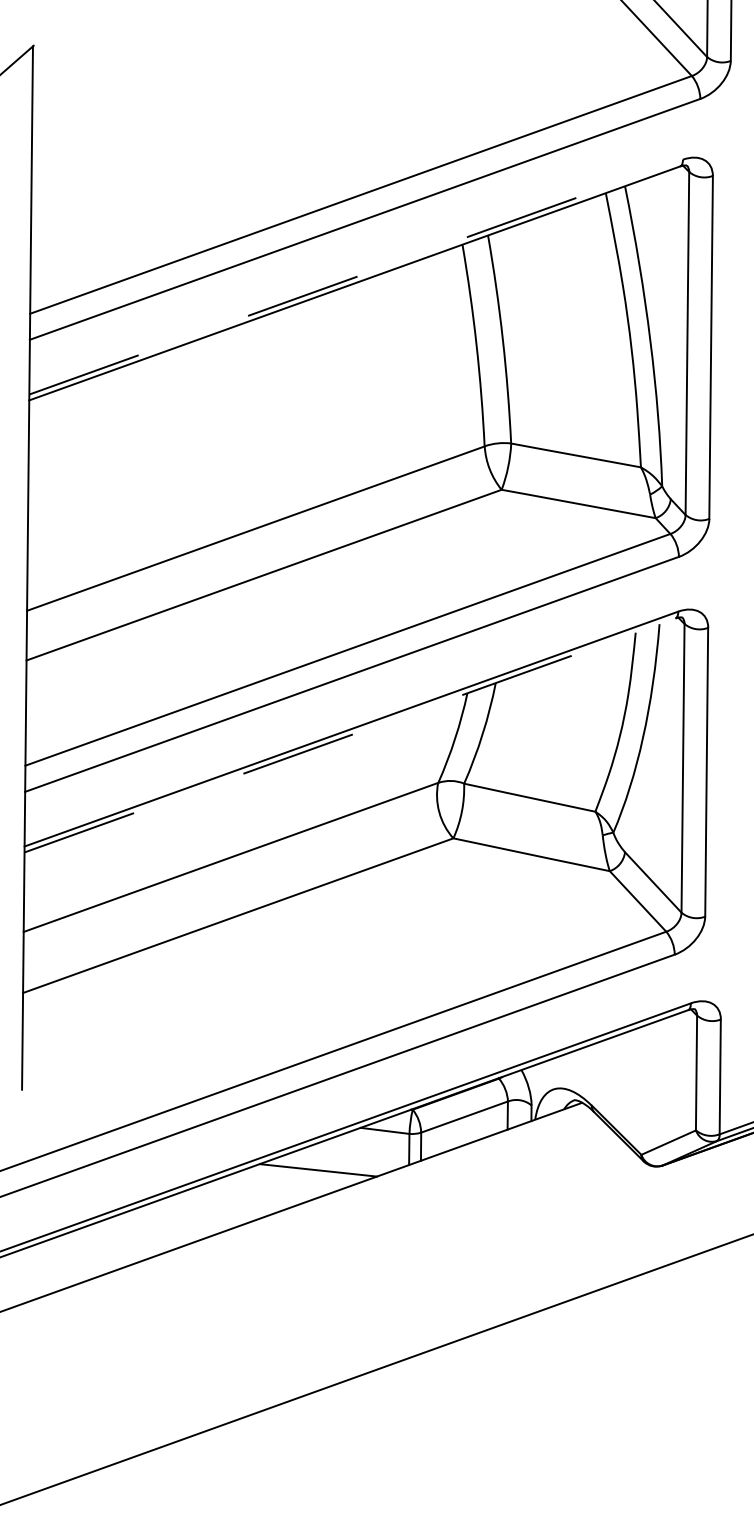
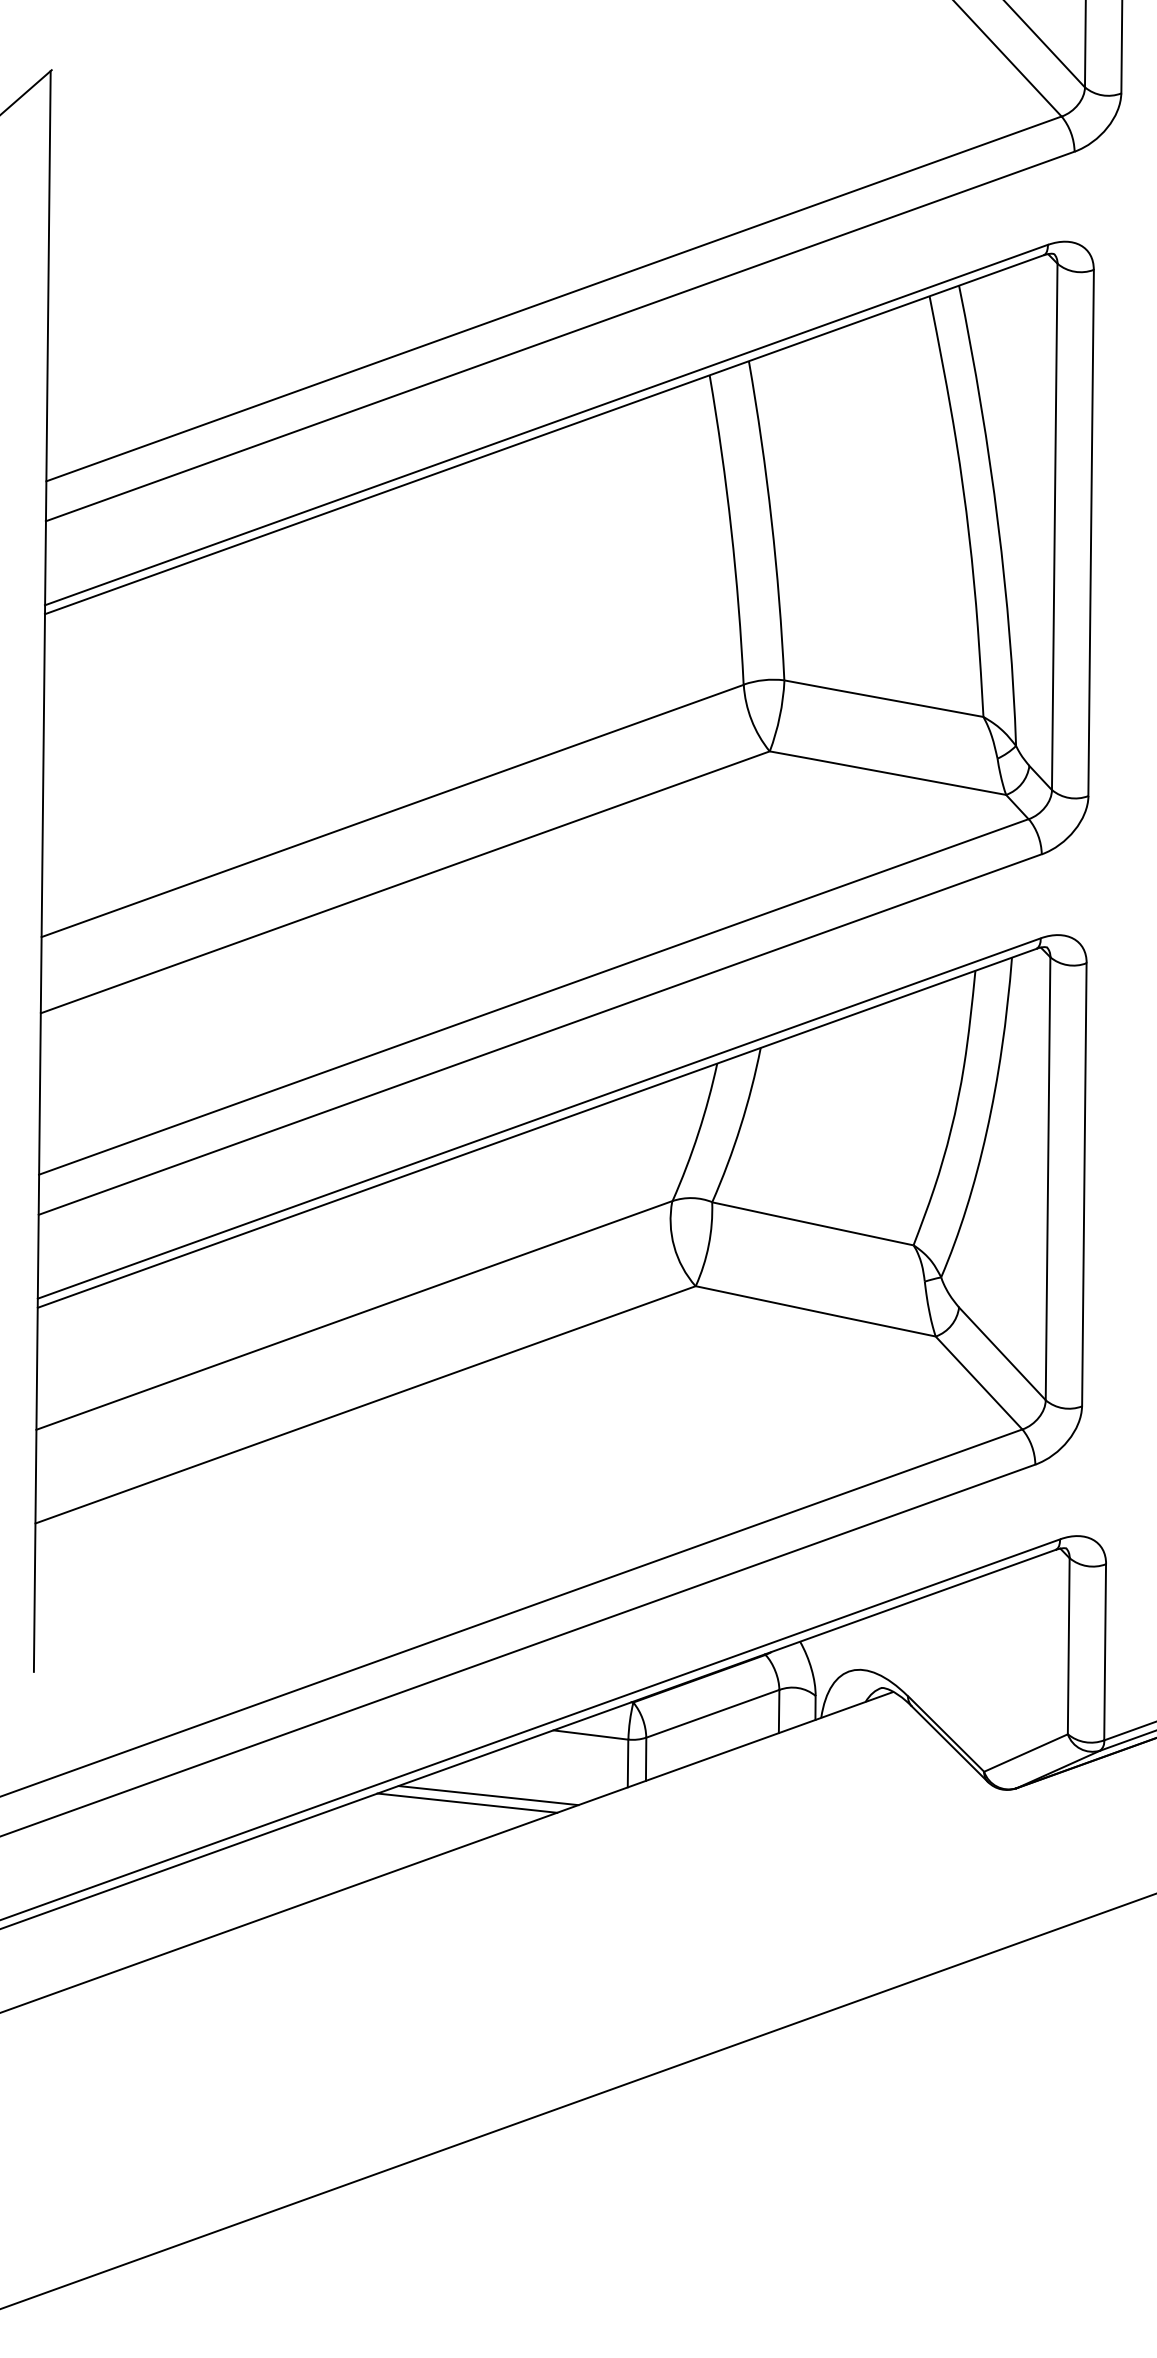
line: (356, 276) -> (547, 424), dashed -> solid
line: (350, 735) -> (537, 1128), dashed -> solid
line: (304, 1175) -> (467, 1803), added

